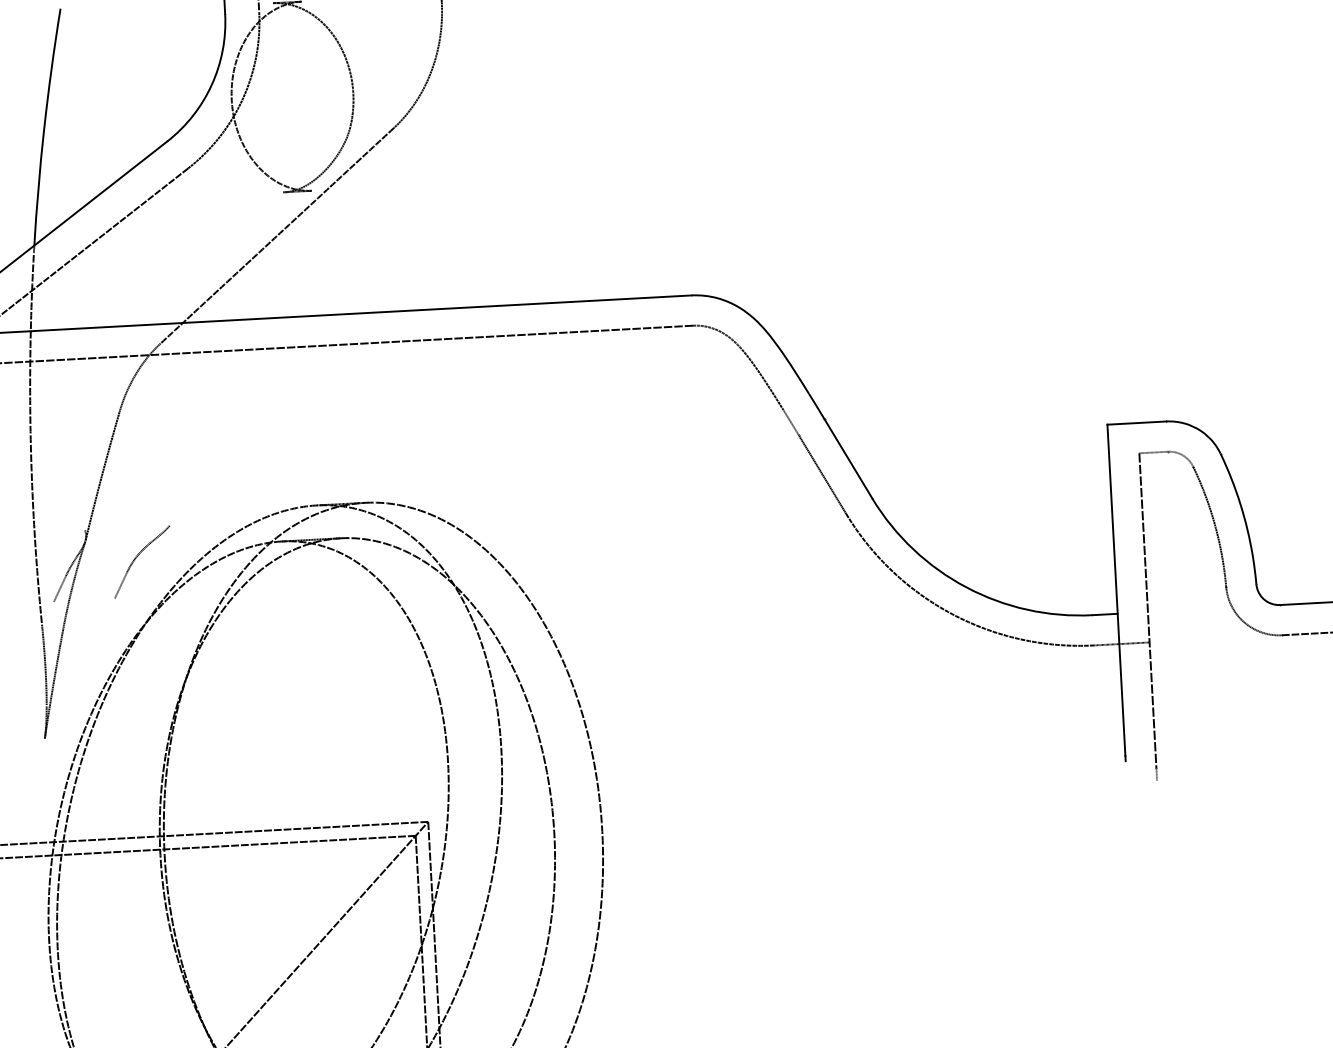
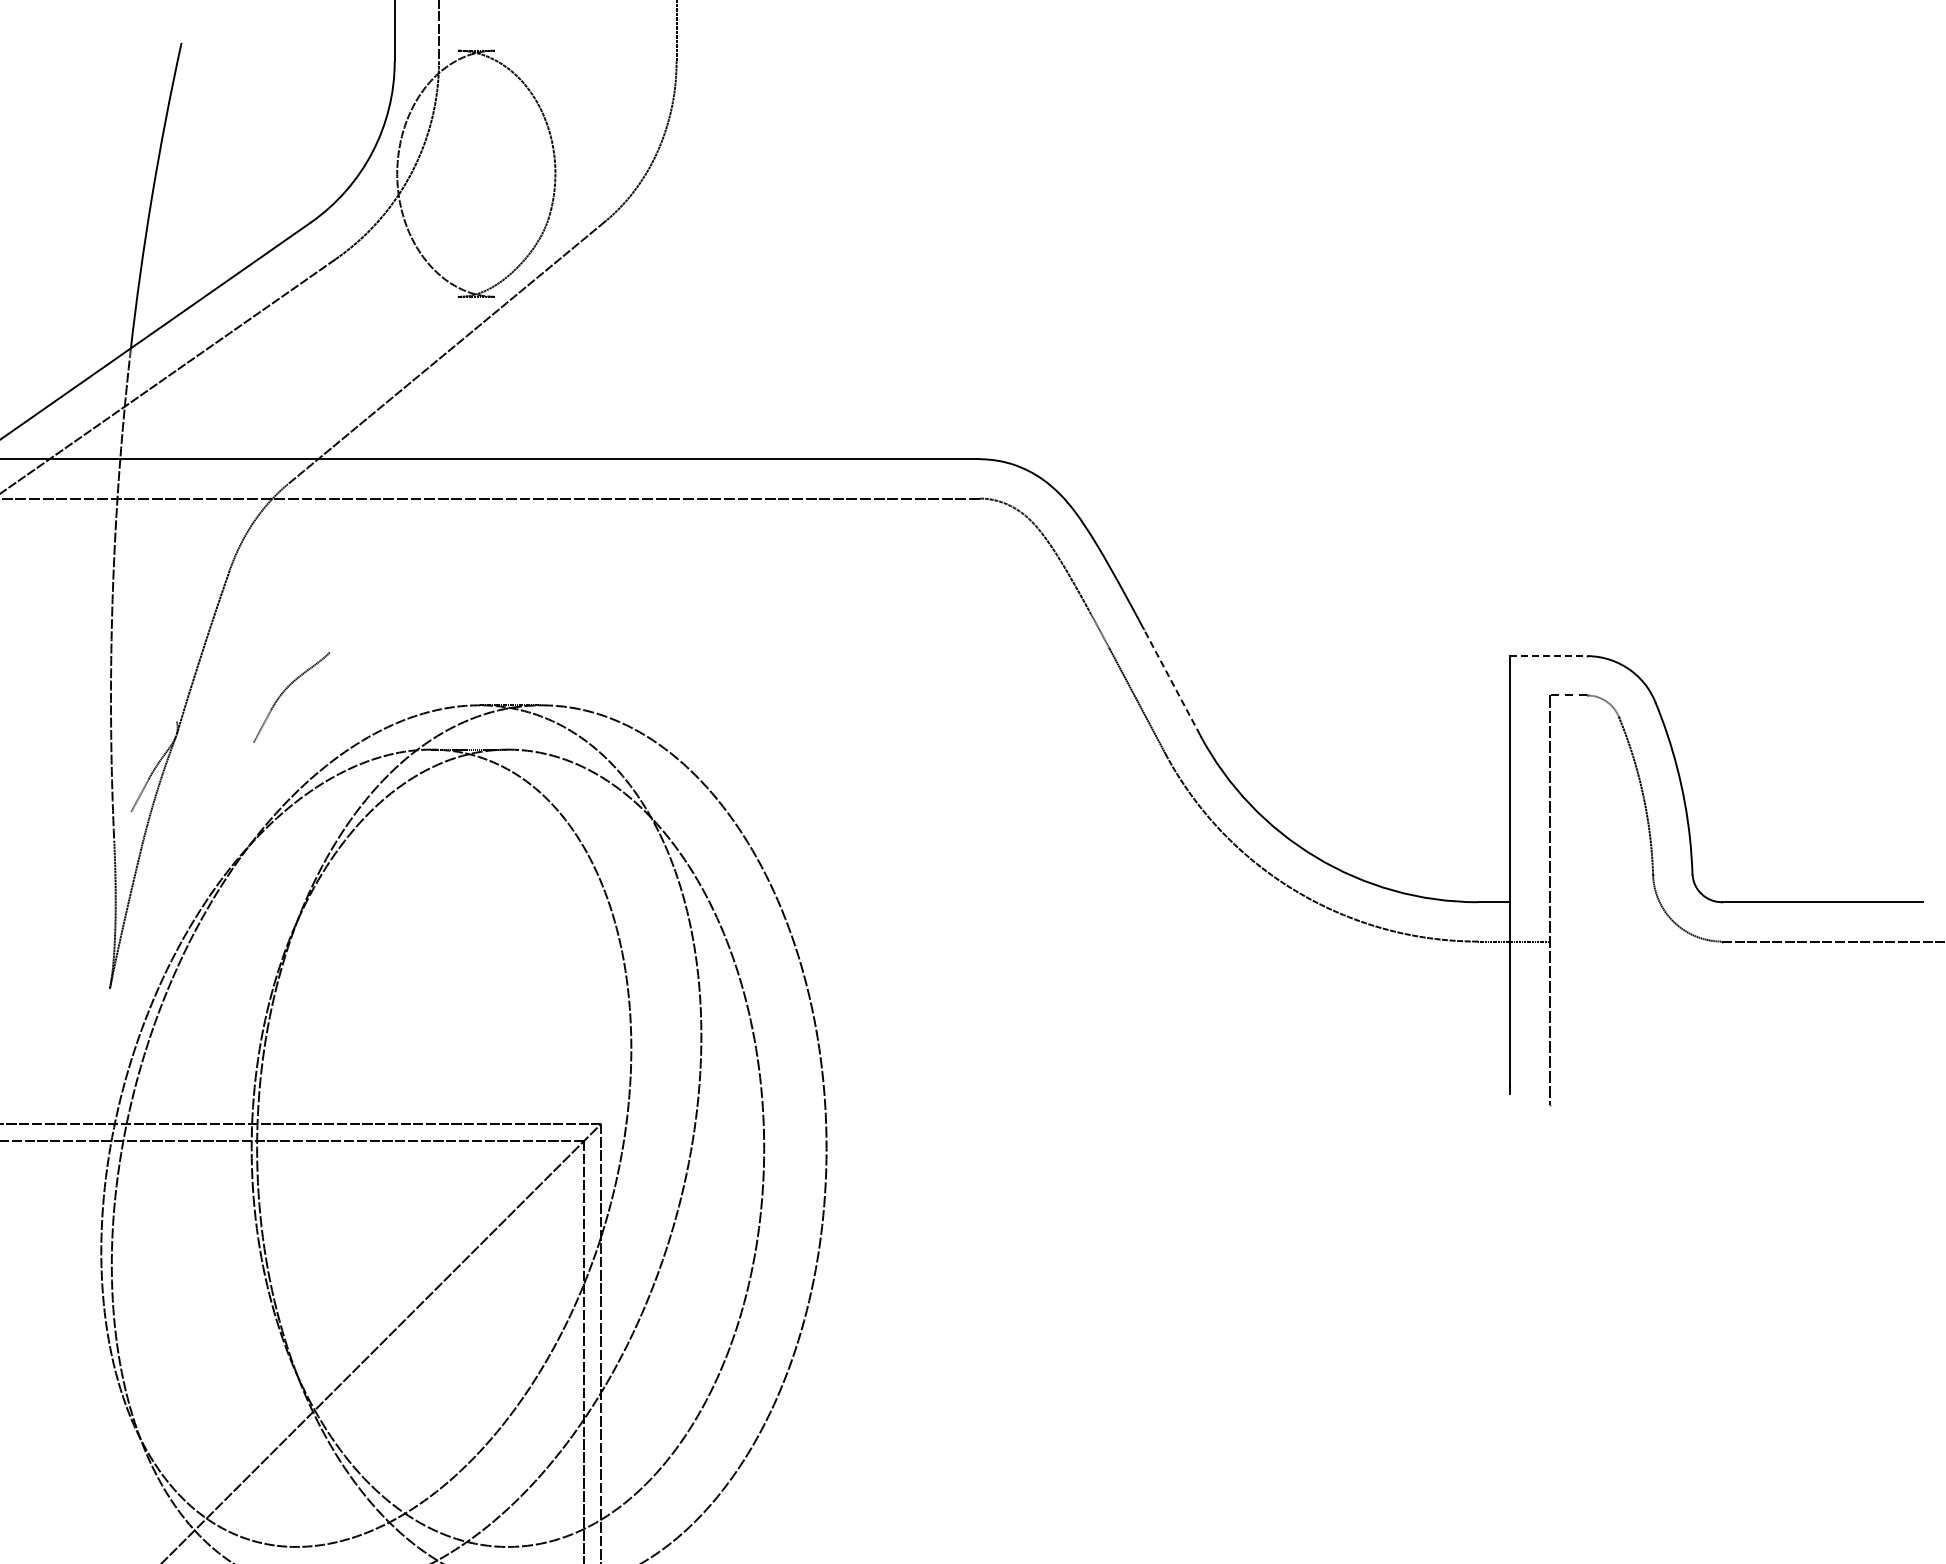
line: (1137, 423) -> (1549, 656), solid -> dashed
line: (848, 459) -> (1172, 682), solid -> dashed
part: (137, 557) -> (285, 691), moved

